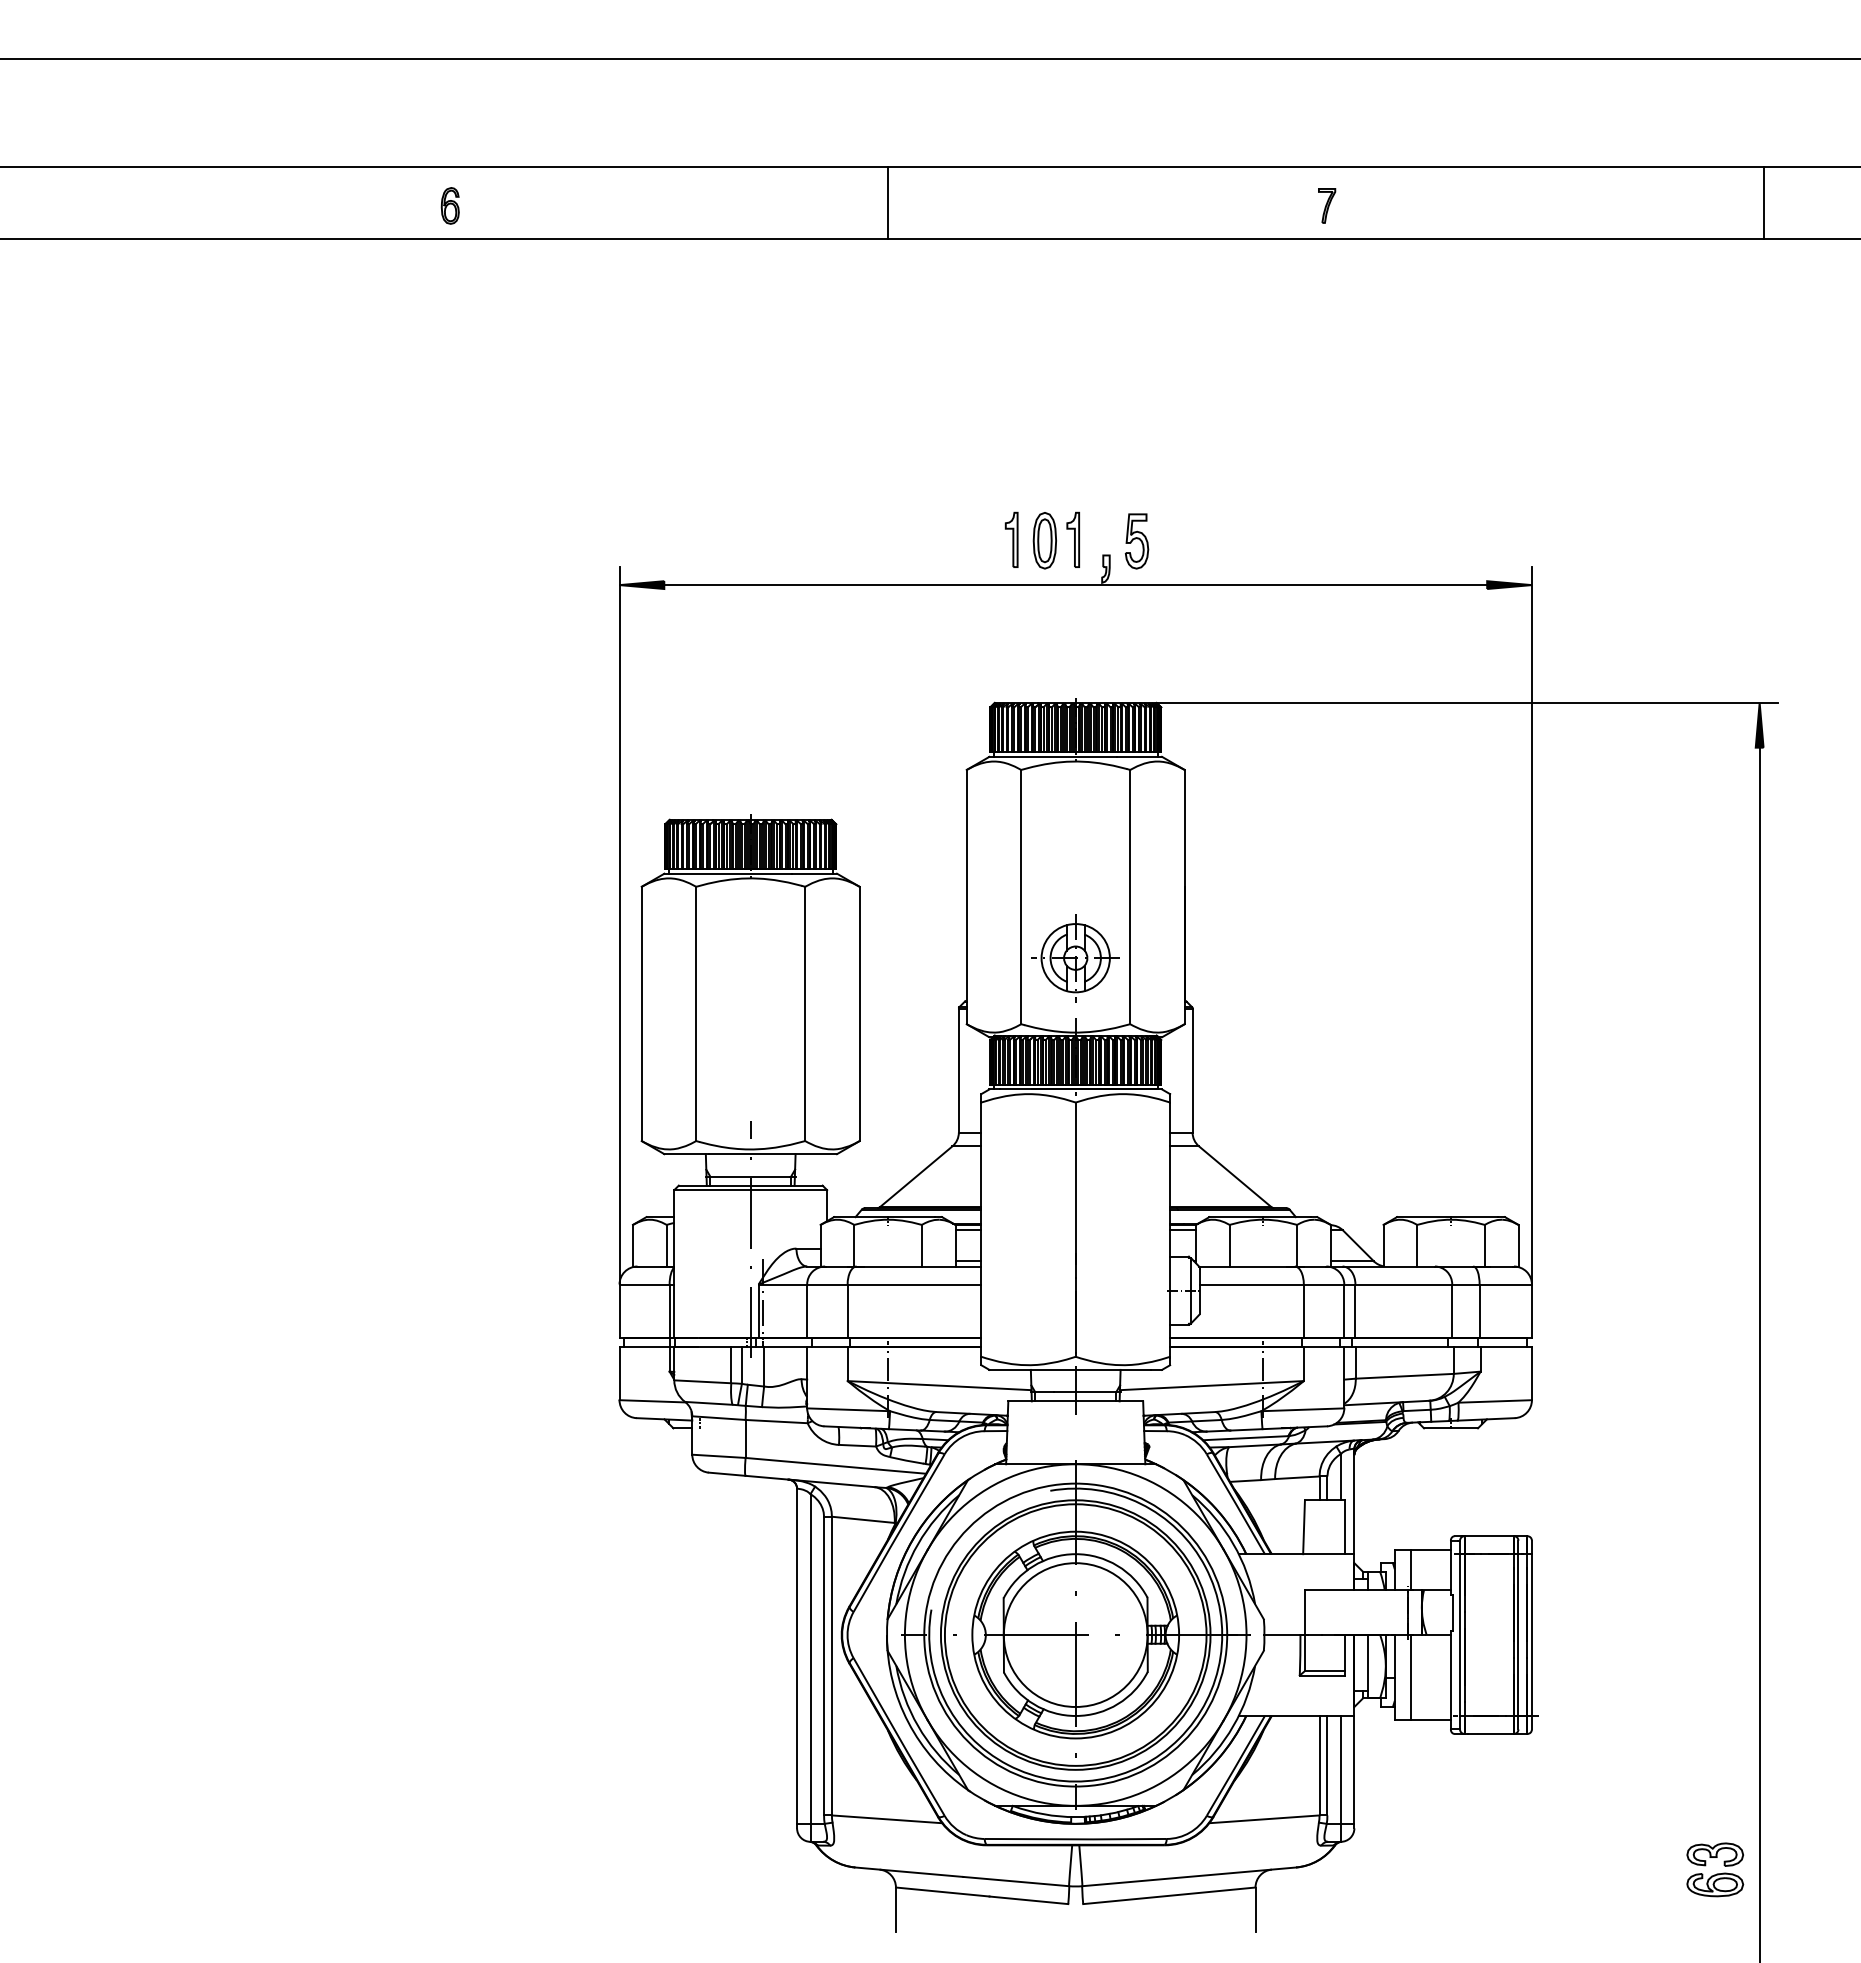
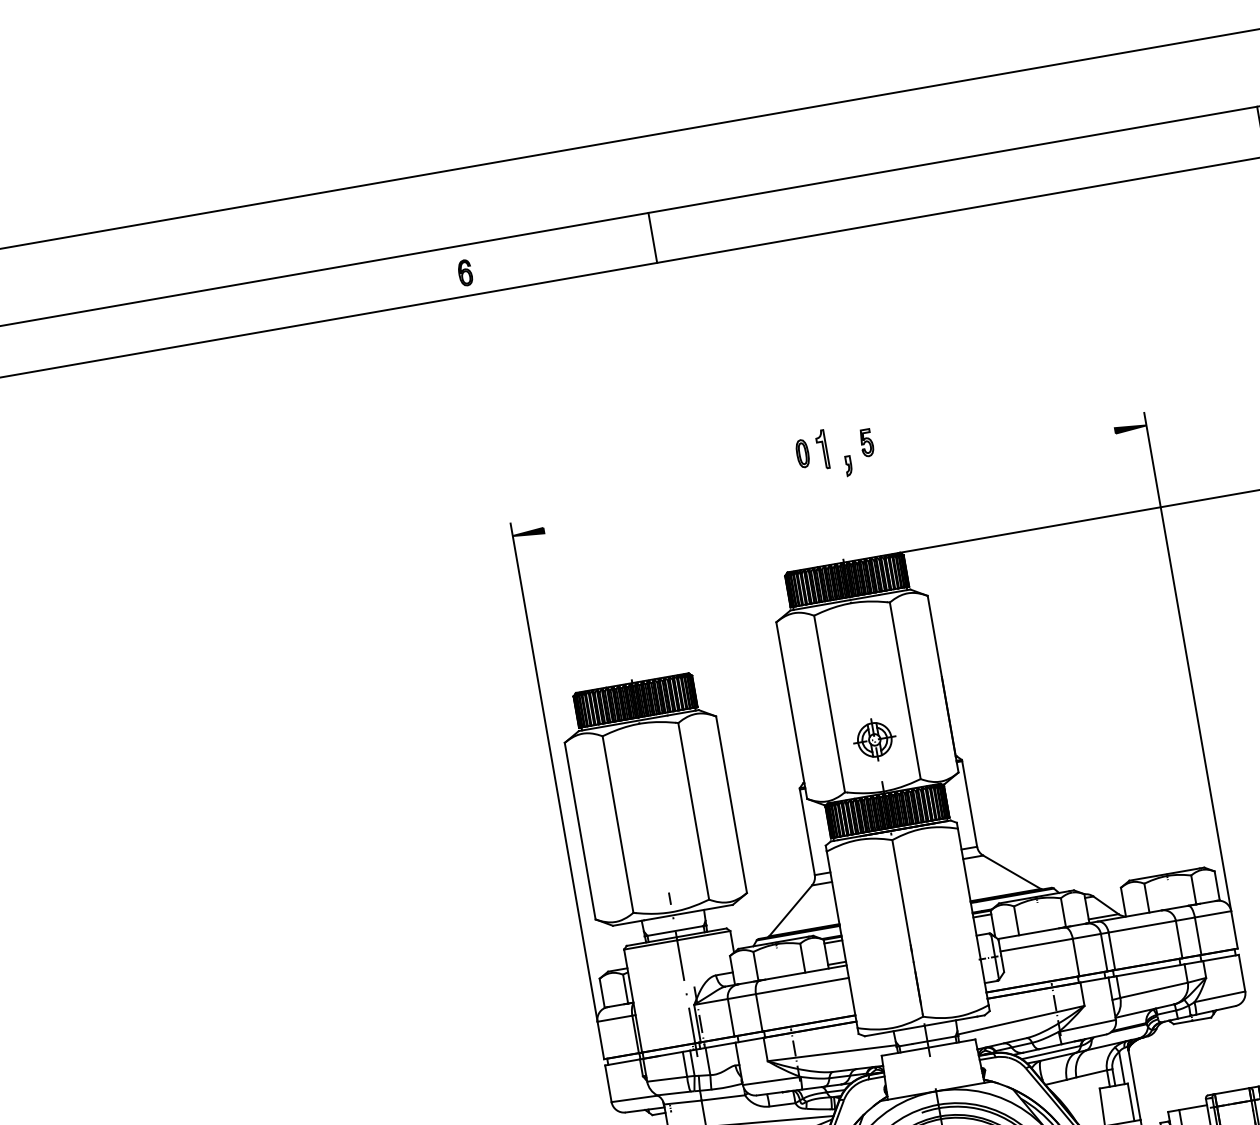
part: (449, 205) -> (464, 272), moved
part: (1327, 205) -> (958, 186), removed
part: (1011, 539) -> (779, 456), removed
part: (1044, 540) -> (802, 453), size x0.7
part: (1136, 541) -> (866, 443), size x0.7
line: (1075, 585) -> (829, 481), removed
part: (1075, 958) -> (874, 740), size x0.7

